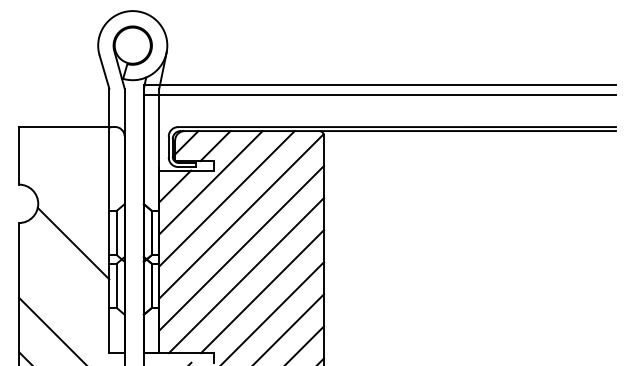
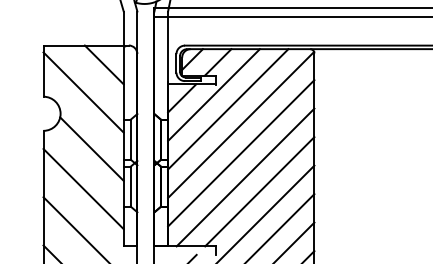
line: (87, 148) -> (104, 64), added
line: (64, 179) -> (83, 92), added
line: (64, 288) -> (83, 188), added

